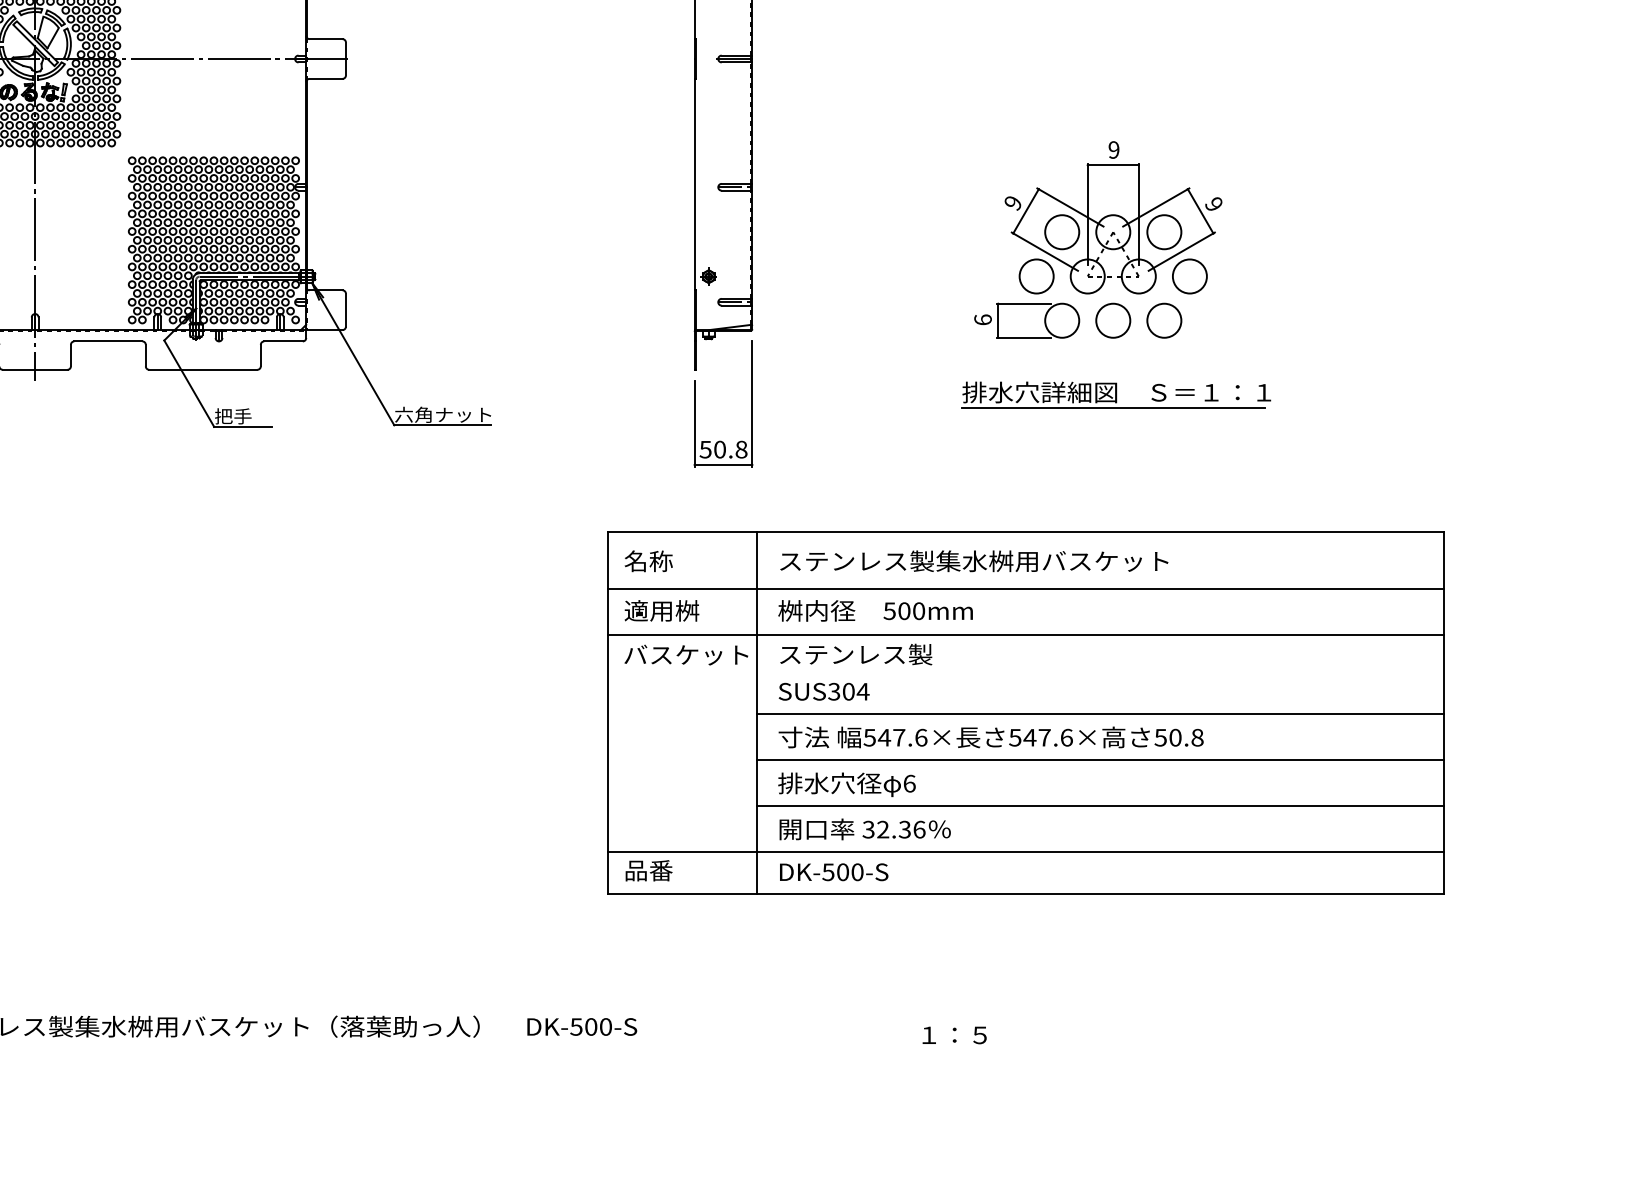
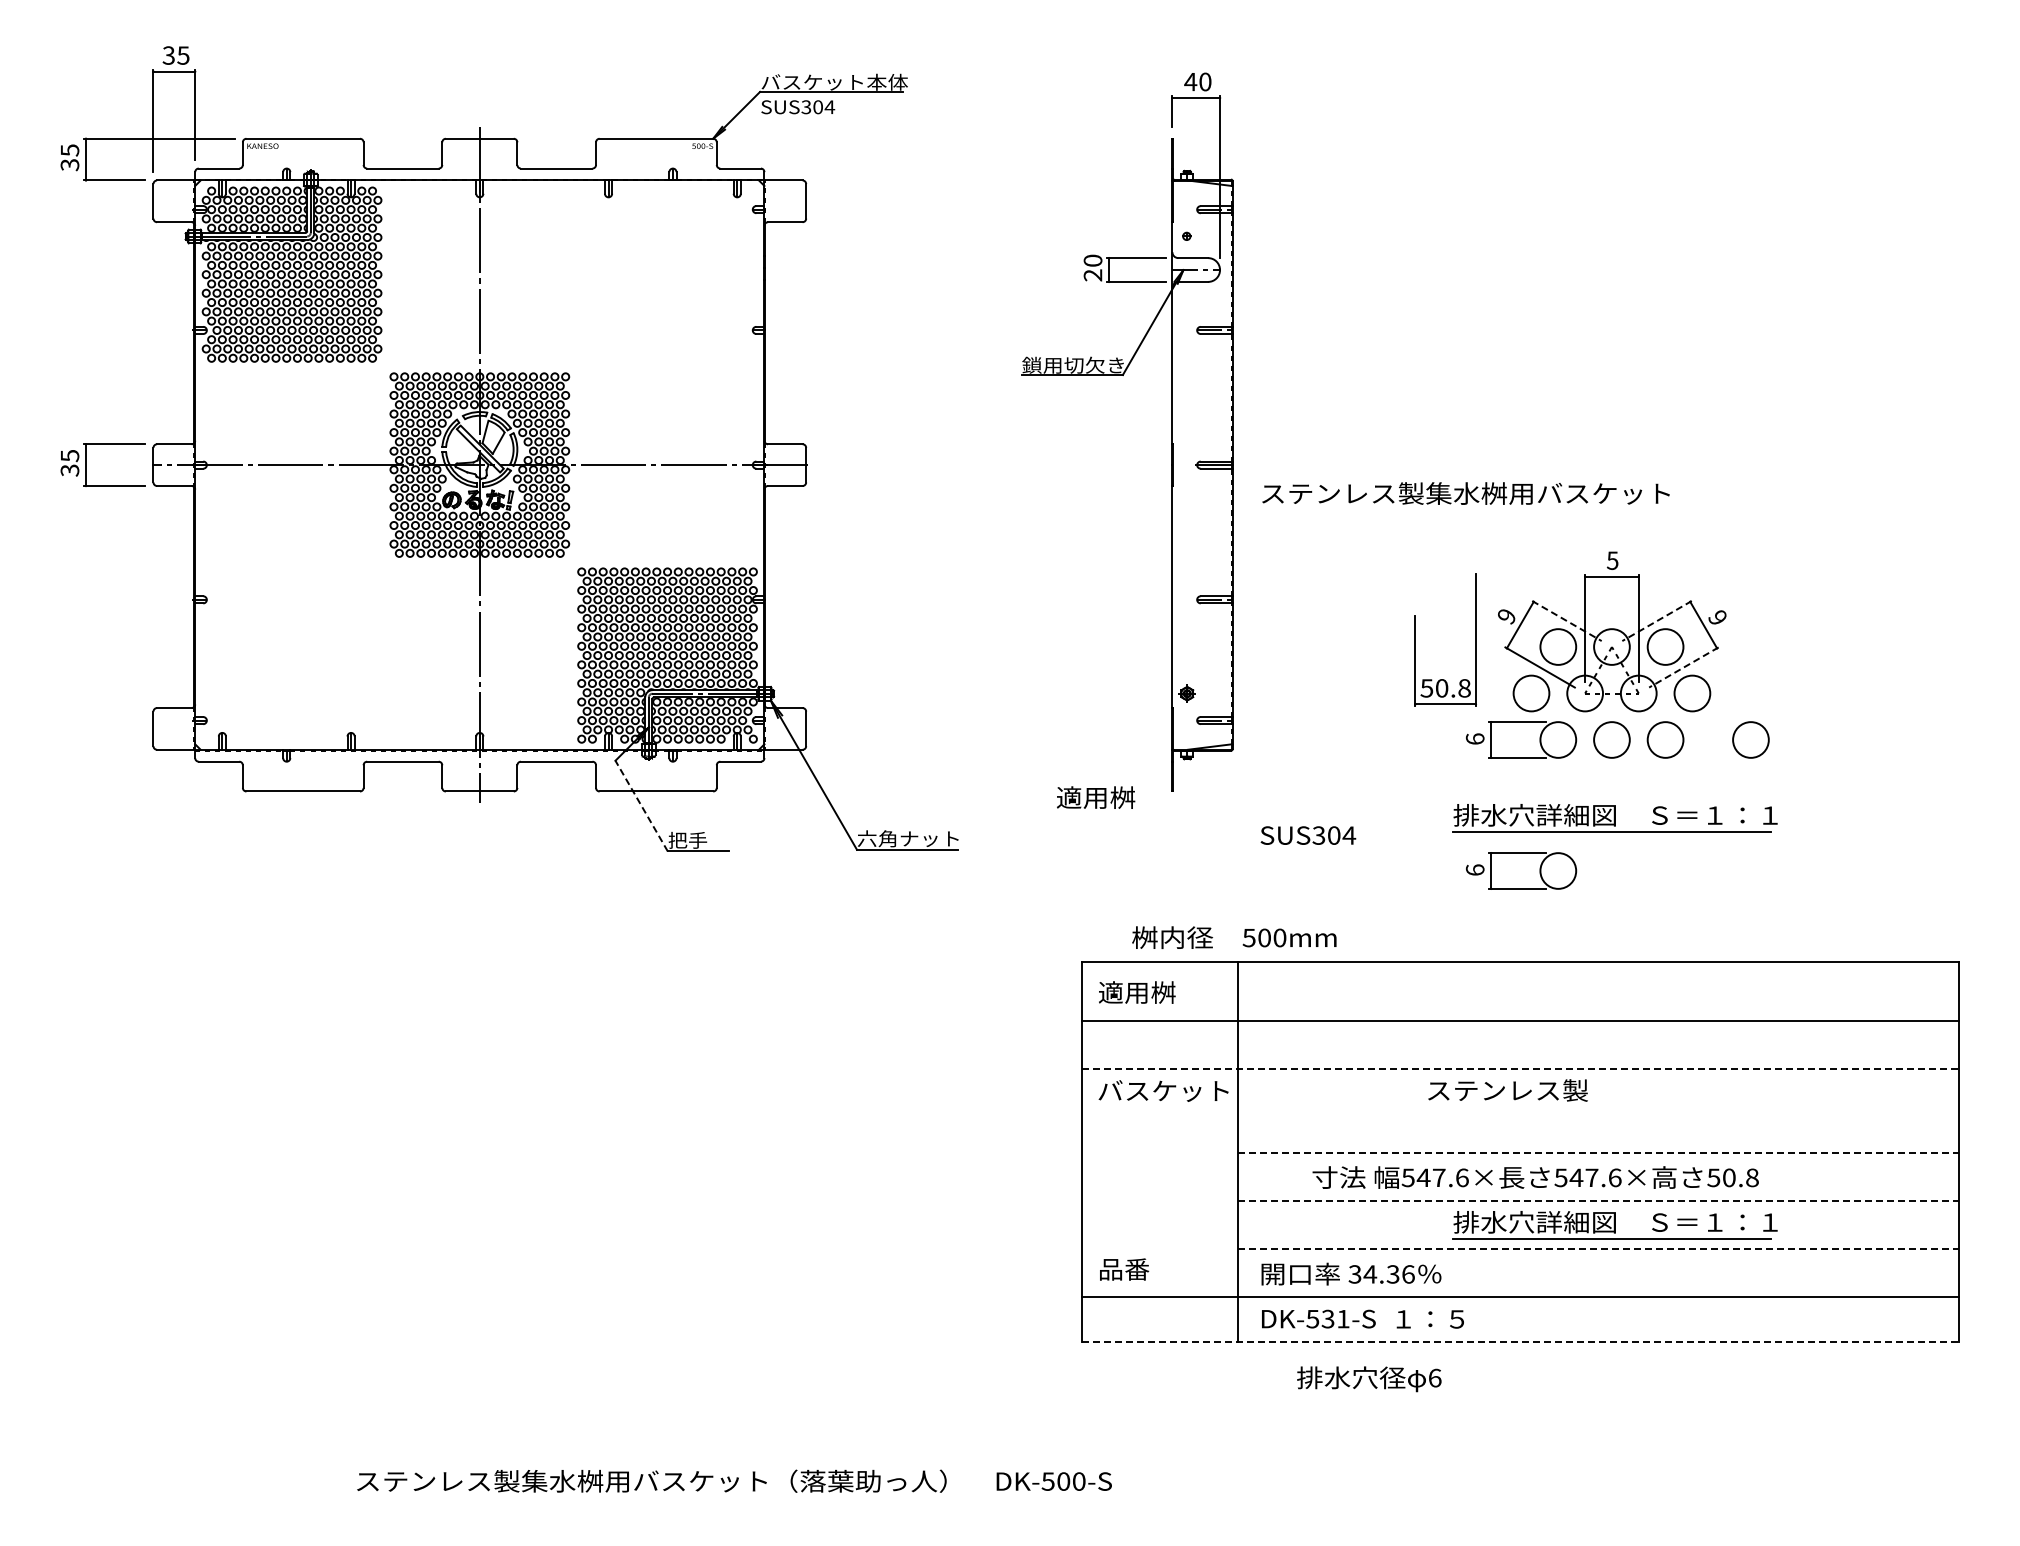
text: (1113, 149) -> (1612, 560), 9 -> 5
line: (1070, 207) -> (1567, 621), solid -> dashed
line: (1155, 207) -> (1656, 621), solid -> dashed
line: (1181, 251) -> (1683, 667), solid -> dashed
circle: (1245, 320) -> (1750, 739), added
line: (189, 383) -> (641, 805), solid -> dashed
part: (694, 403) -> (1415, 639), moved
part: (1027, 428) -> (1521, 853), added
text: (660, 561) -> (1136, 992), 名称 -> 適用桝
text: (973, 561) -> (1465, 493), moved
text: (662, 610) -> (1096, 797), moved
text: (875, 610) -> (1234, 937), moved
line: (1026, 634) -> (1520, 1069), solid -> dashed
text: (855, 654) -> (1507, 1090), moved
text: (824, 691) -> (1308, 835), moved
line: (1100, 713) -> (1598, 1152), solid -> dashed
text: (990, 737) -> (1535, 1177), moved
line: (1100, 759) -> (1598, 1200), solid -> dashed
part: (1115, 783) -> (1614, 1225), added
text: (847, 785) -> (1369, 1379), moved
line: (1100, 805) -> (1598, 1249), solid -> dashed
text: (883, 829) -> (1370, 1274), 32.36 -> 34.36
text: (649, 870) -> (1124, 1269), moved
text: (850, 871) -> (1335, 1318), DK-500-S -> DK-531-S
line: (1026, 894) -> (1520, 1342), solid -> dashed
text: (953, 1035) -> (1429, 1319), moved

